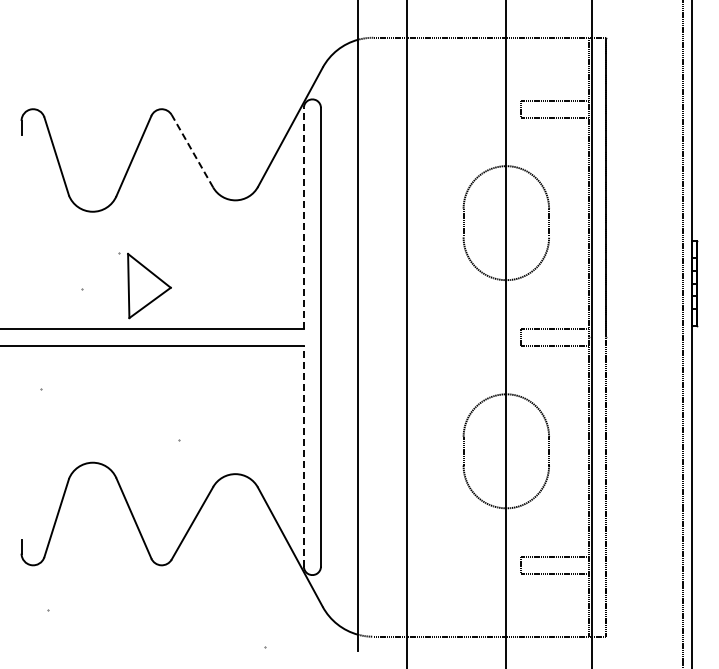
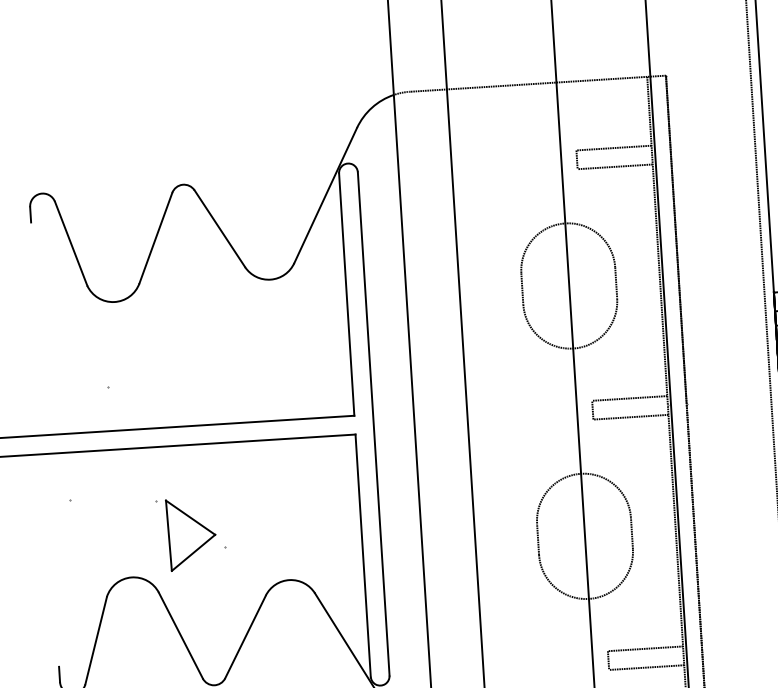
line: (192, 151) -> (219, 229), dashed -> solid
line: (303, 217) -> (346, 293), dashed -> solid
part: (144, 285) -> (186, 534), moved
line: (303, 455) -> (362, 554), dashed -> solid

